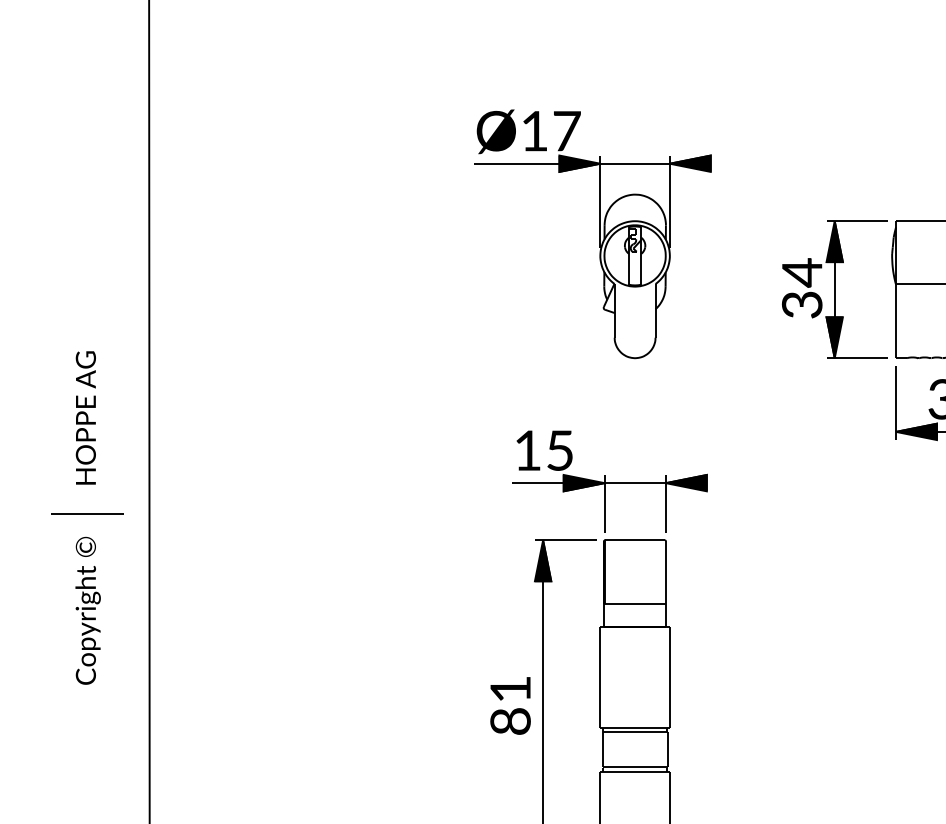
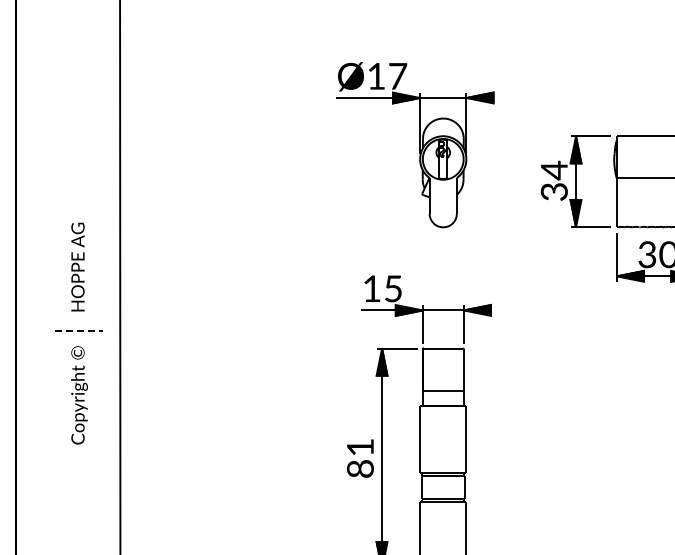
line: (88, 513) -> (79, 330), solid -> dashed

